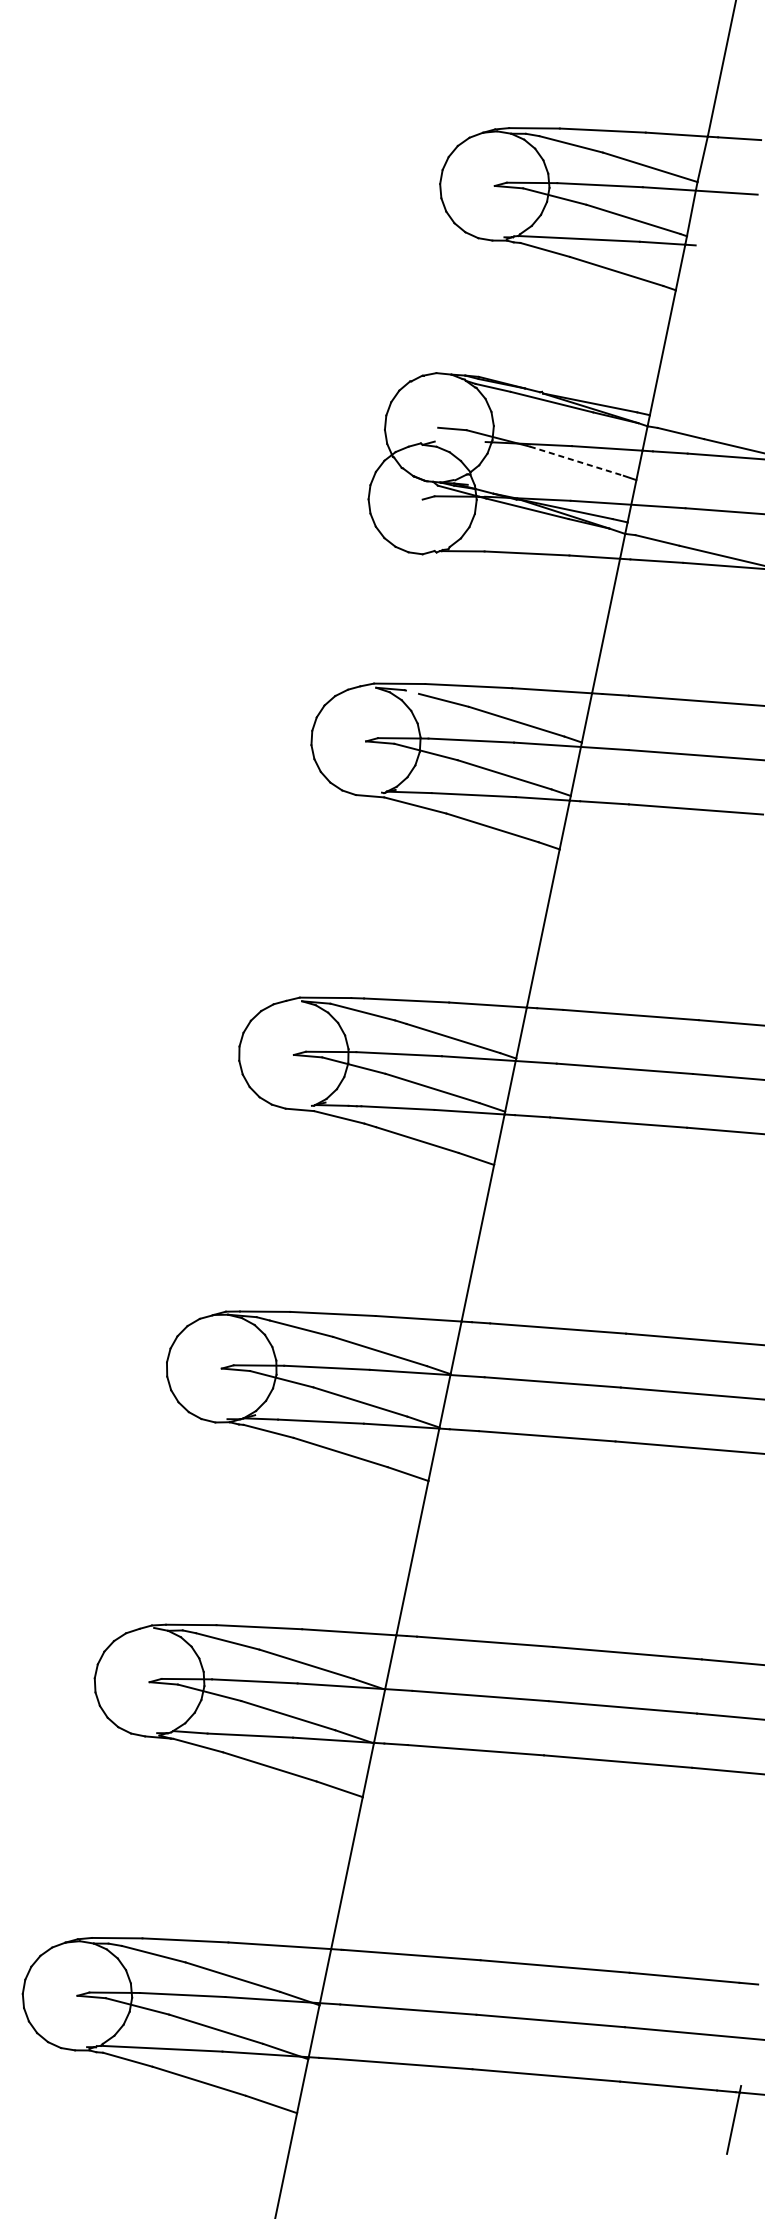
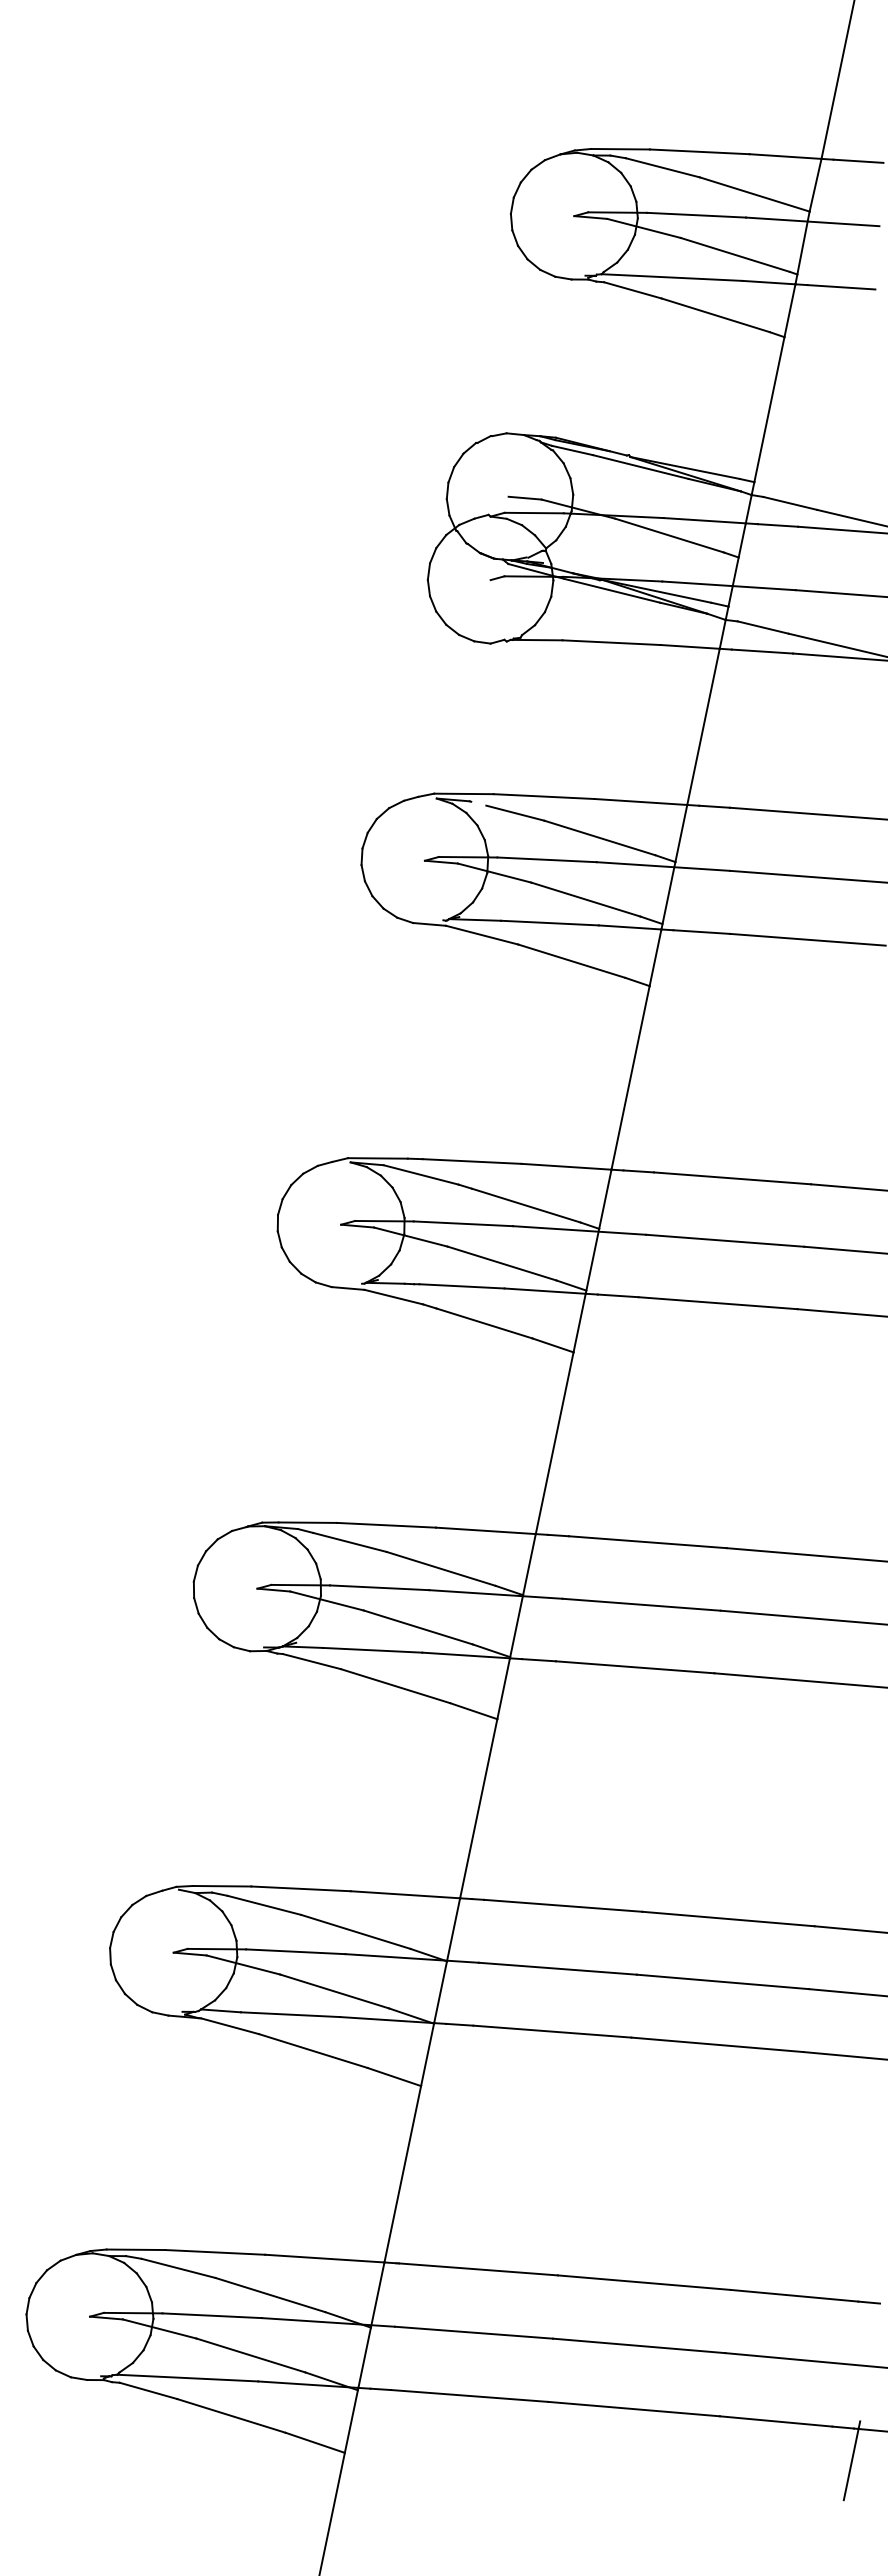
line: (724, 247) -> (841, 287), added
line: (459, 441) -> (533, 512), added
line: (577, 461) -> (670, 535), dashed -> solid

